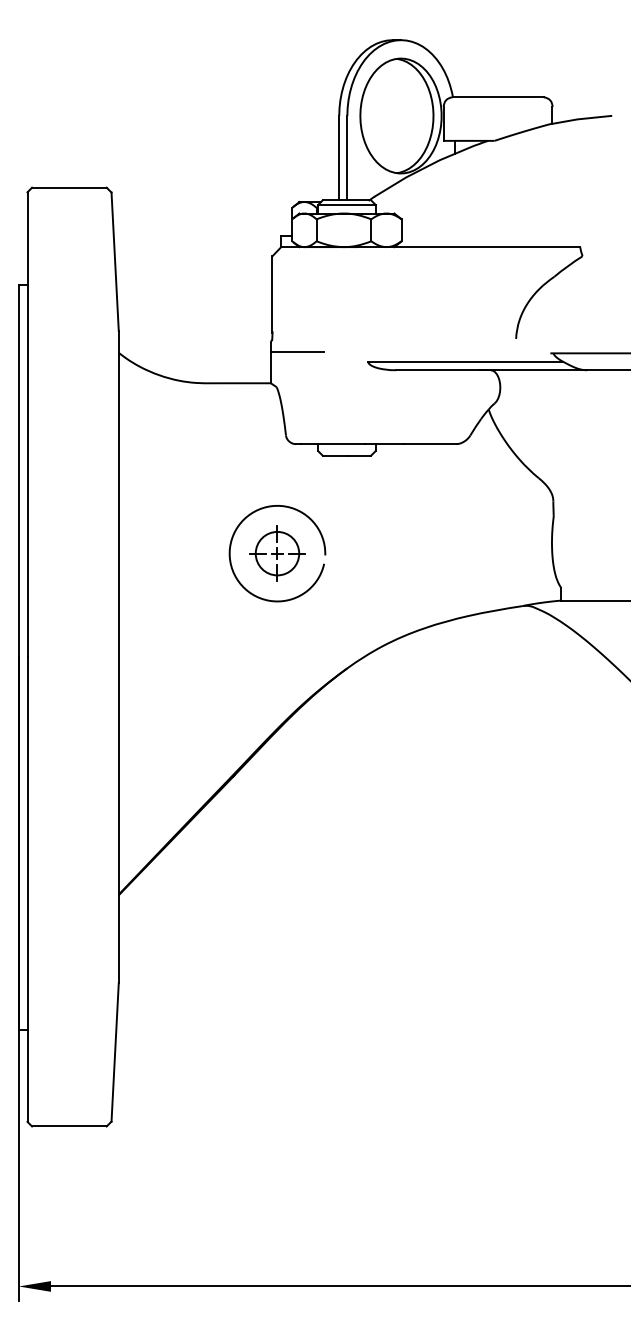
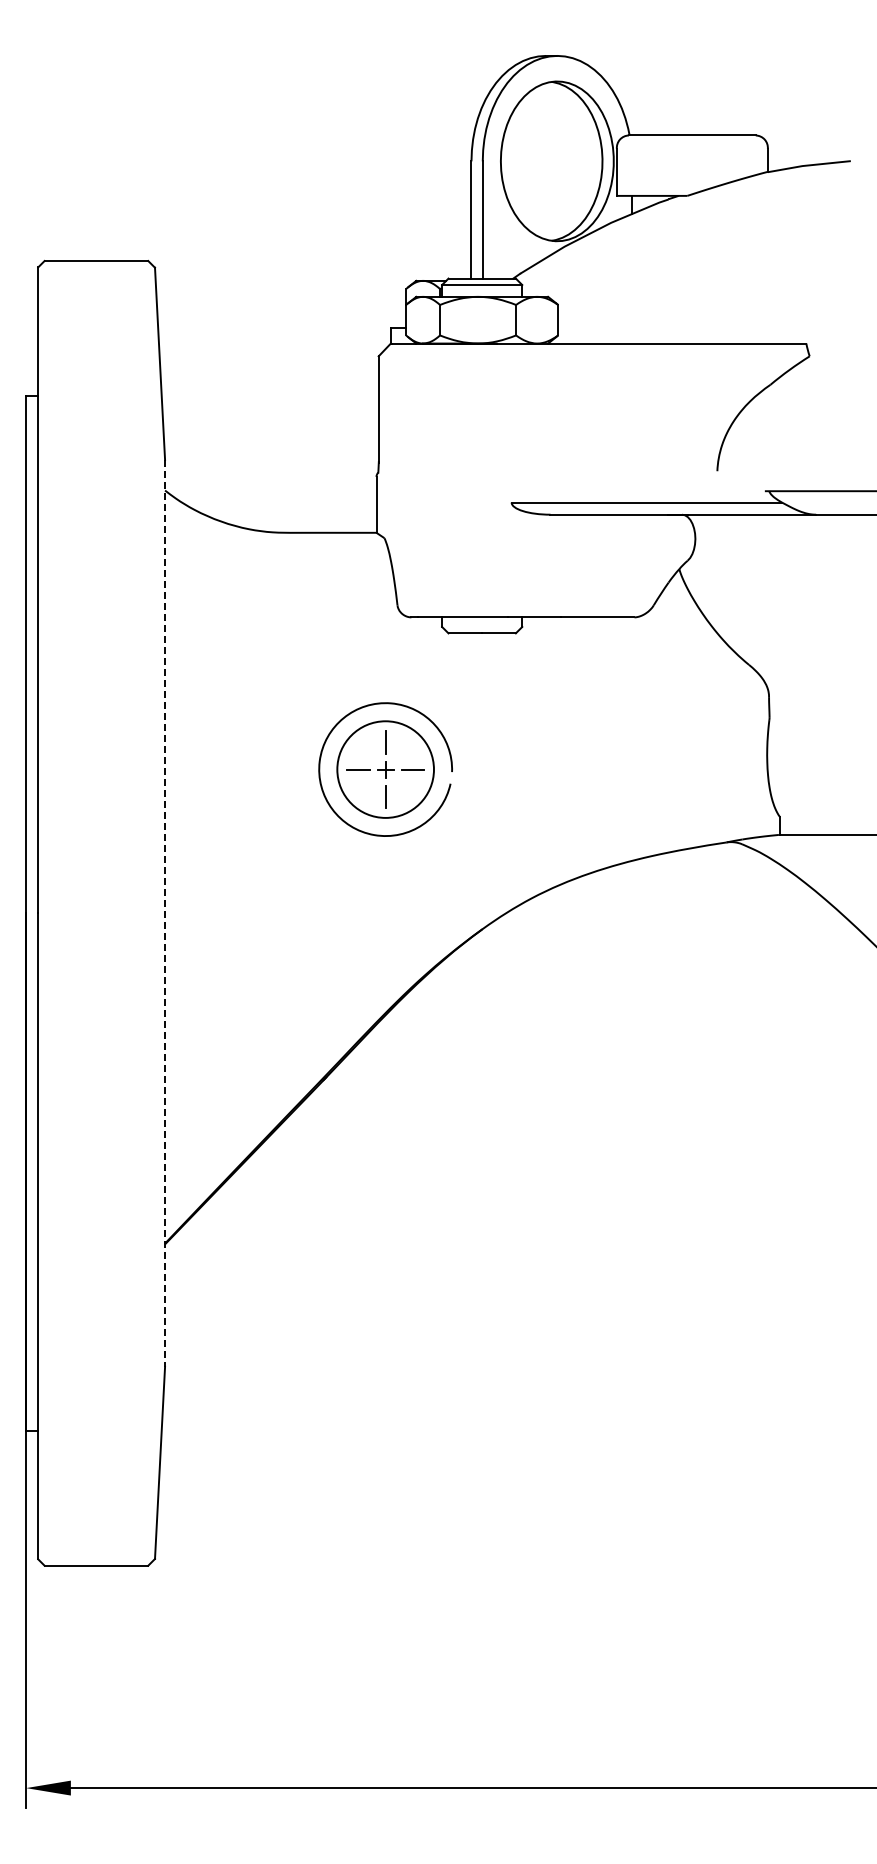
line: (297, 352) -> (413, 489), removed
circle: (277, 553) -> (385, 769), size x1.6
line: (119, 657) -> (165, 913), solid -> dashed

